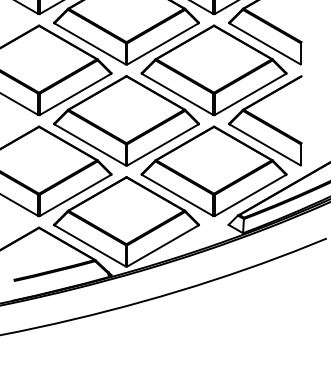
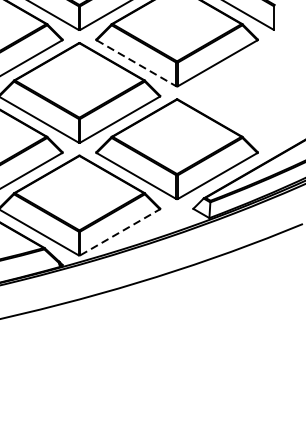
line: (178, 94) -> (137, 63), solid -> dashed
part: (265, 120) -> (234, 92), removed
line: (163, 245) -> (120, 231), solid -> dashed

